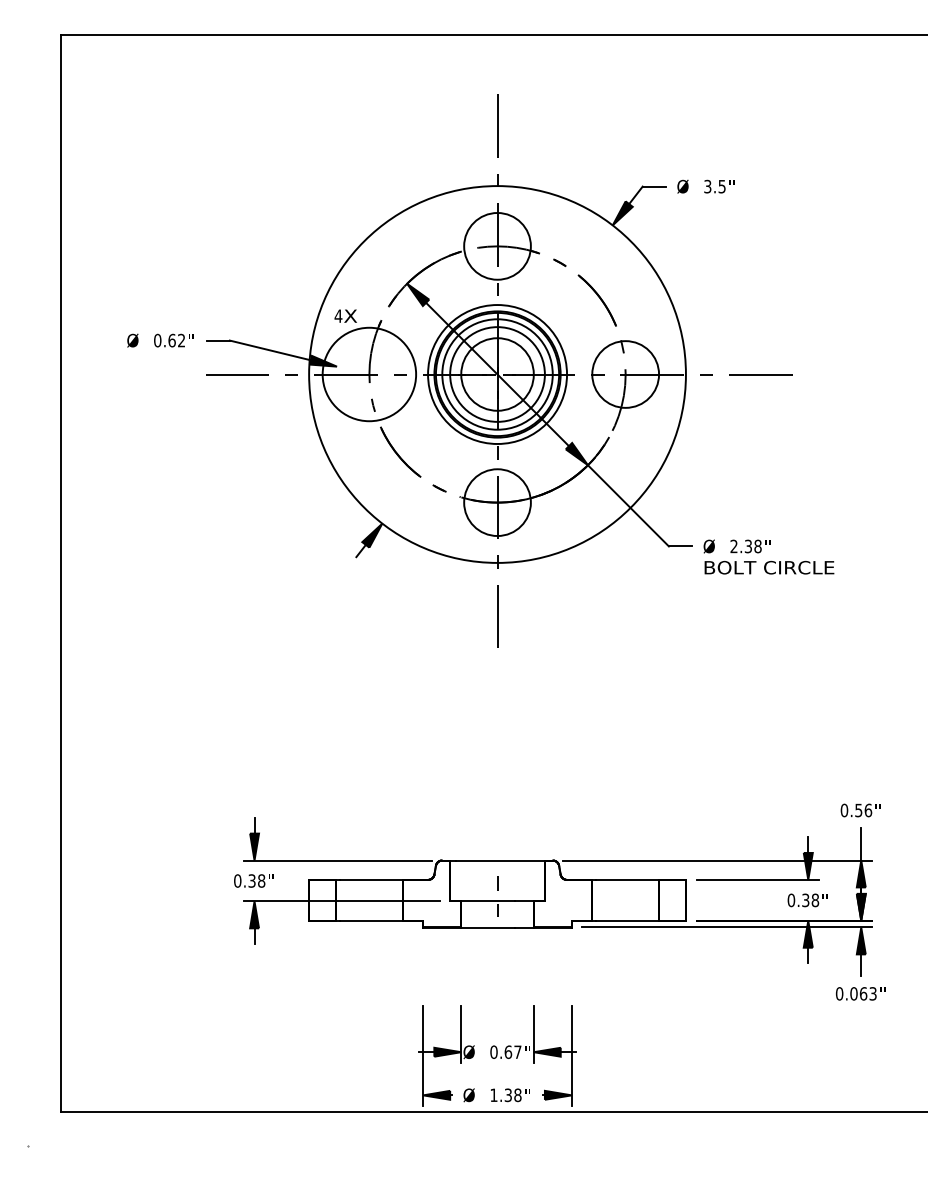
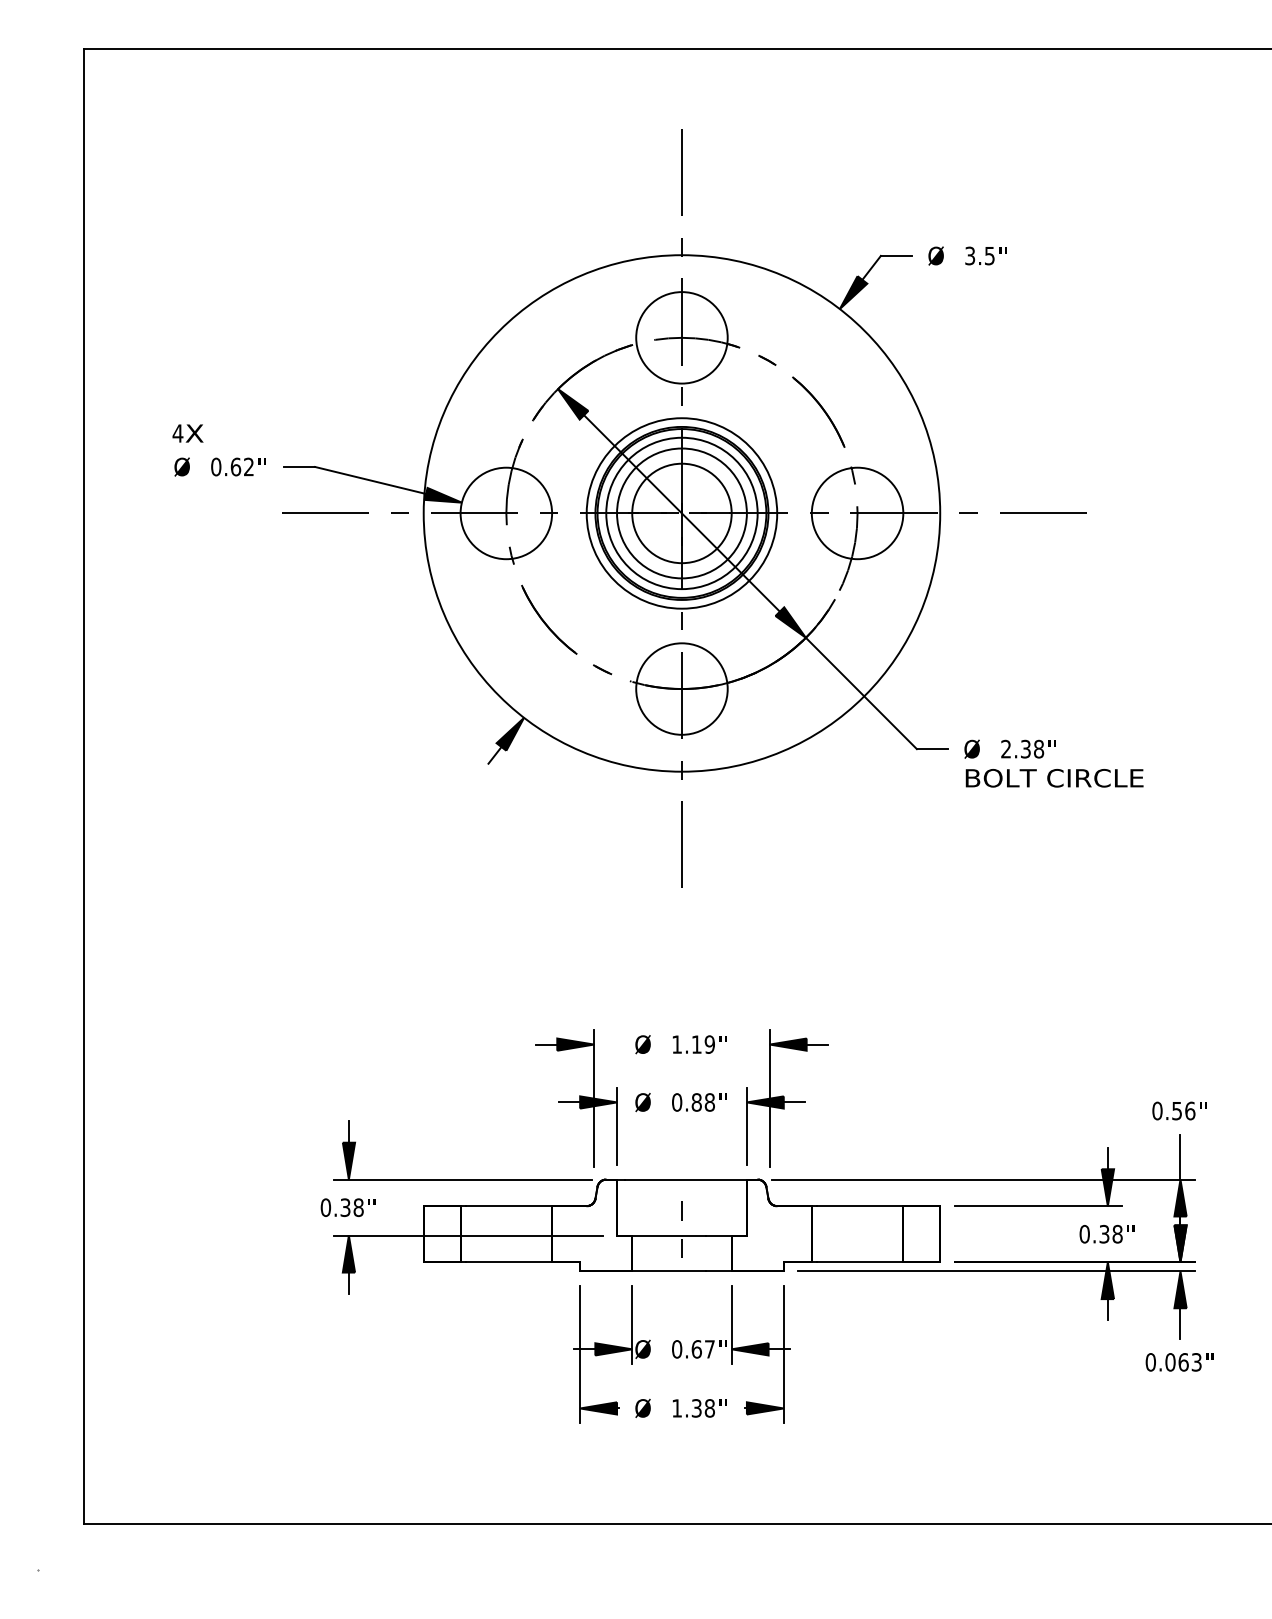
text: (345, 316) -> (187, 433), moved
circle: (369, 374) -> (506, 513), size x0.71
part: (497, 801) -> (681, 1098), added
part: (497, 1055) -> (681, 1354), moved

